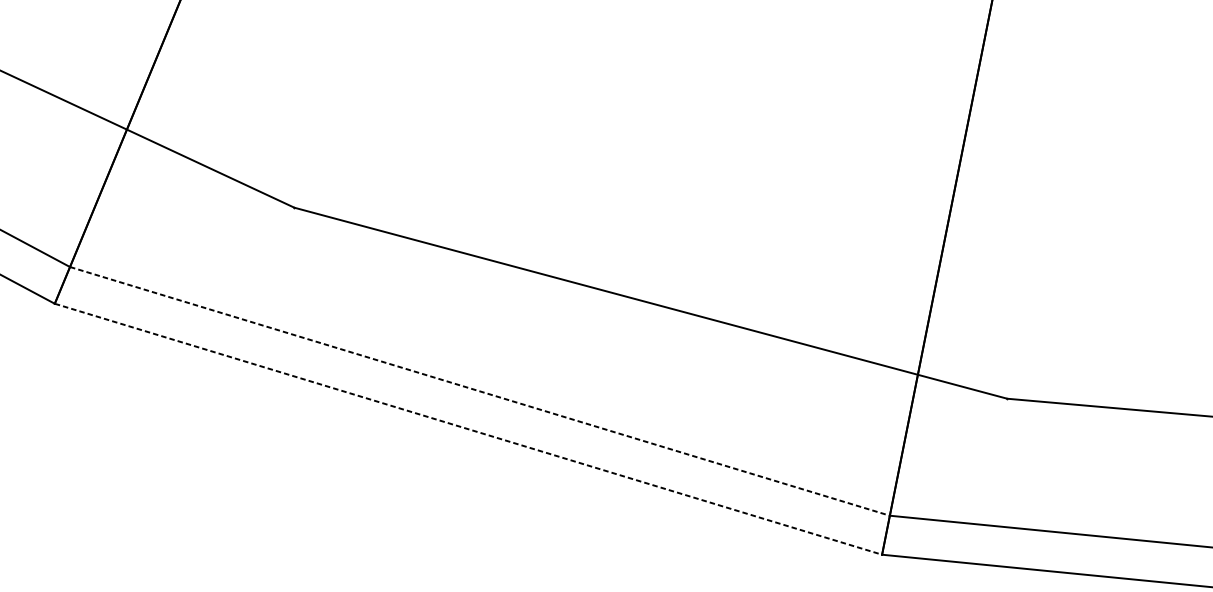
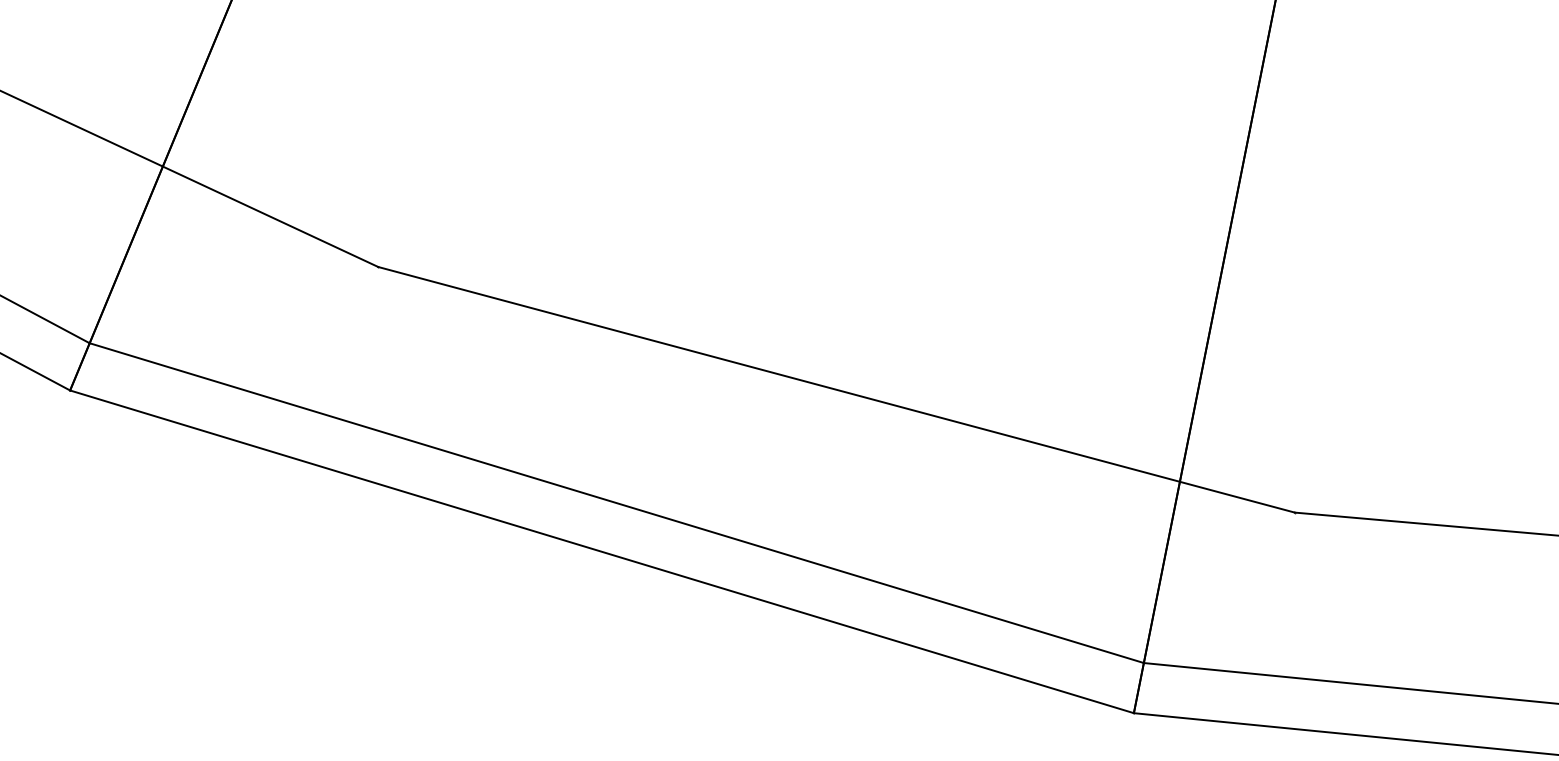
line: (479, 391) -> (616, 503), dashed -> solid
line: (468, 428) -> (602, 551), dashed -> solid

